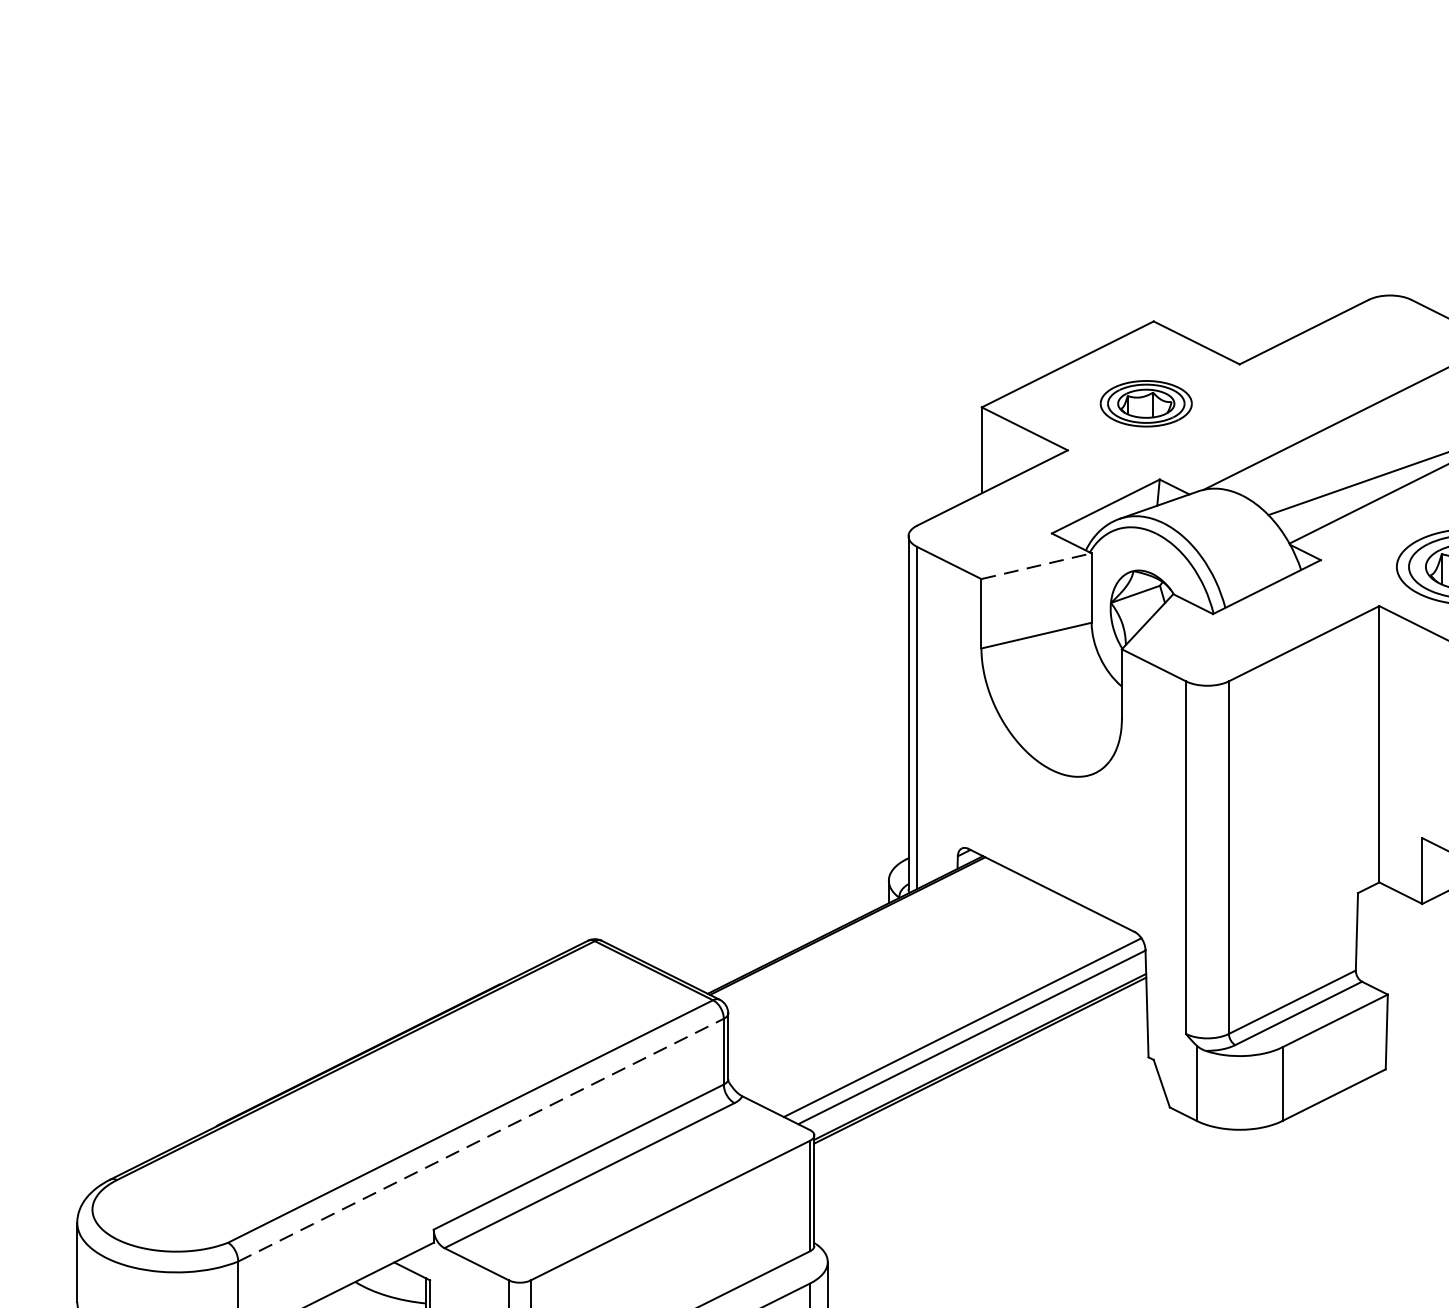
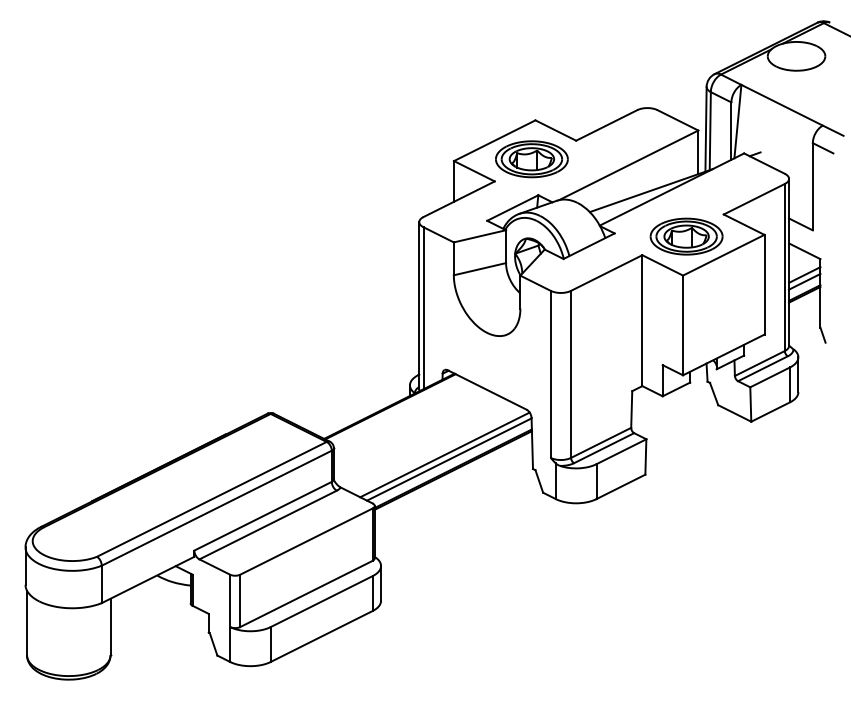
part: (1145, 404) -> (531, 159), size x1.67
line: (1035, 566) -> (479, 236), dashed -> solid
line: (480, 1140) -> (216, 508), dashed -> solid

